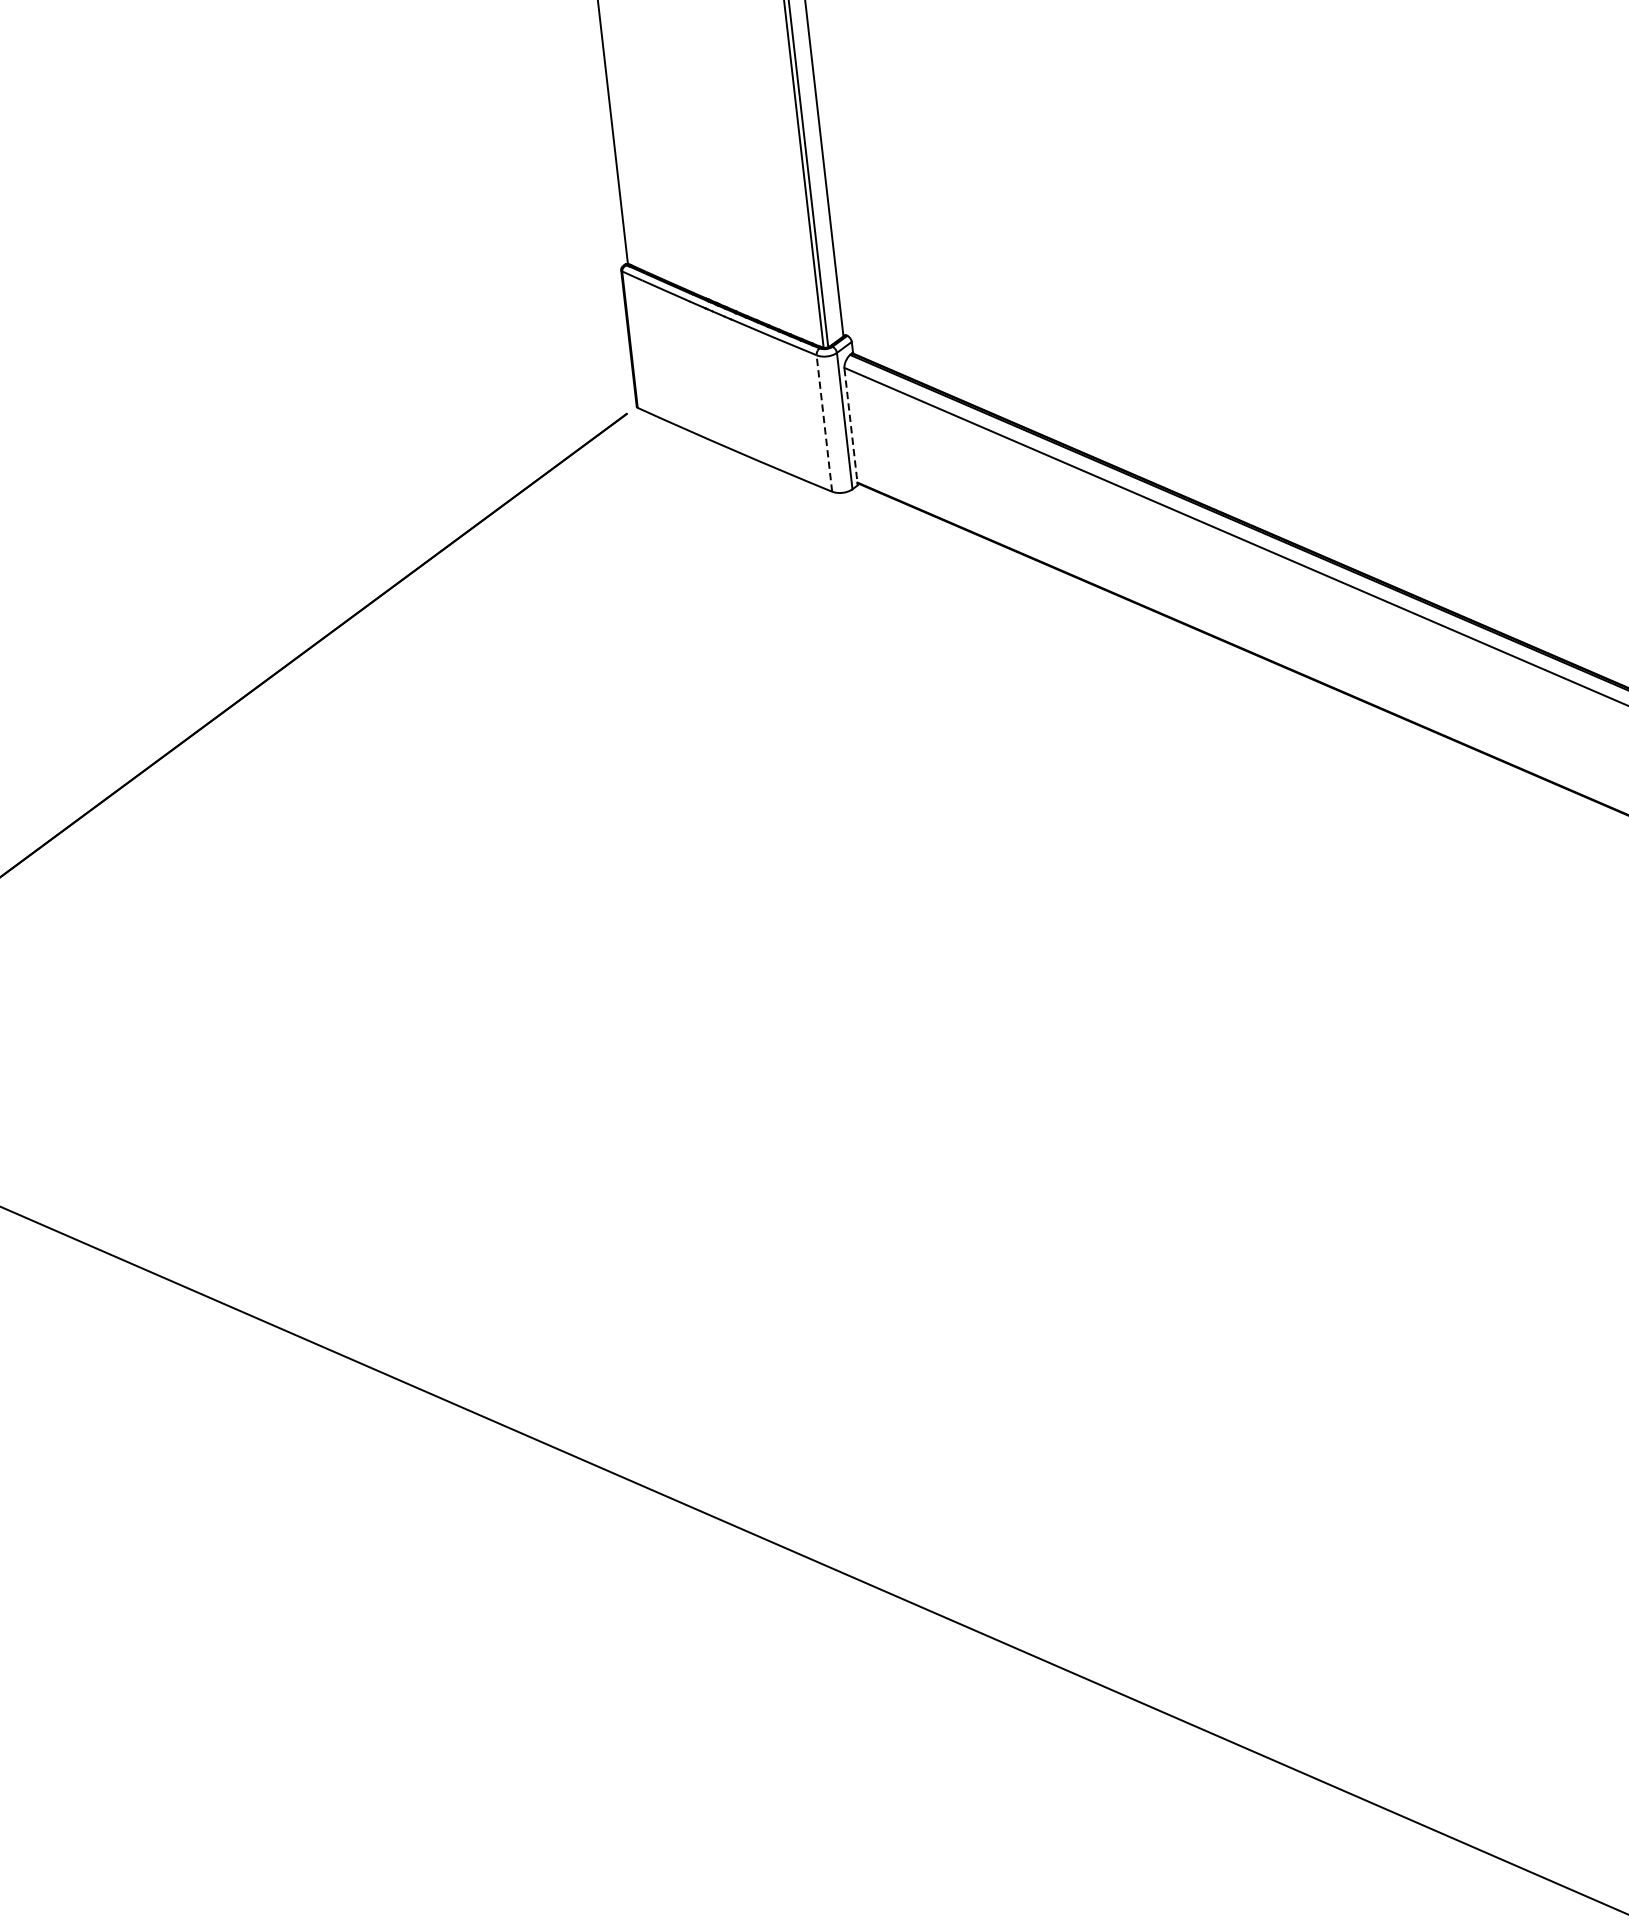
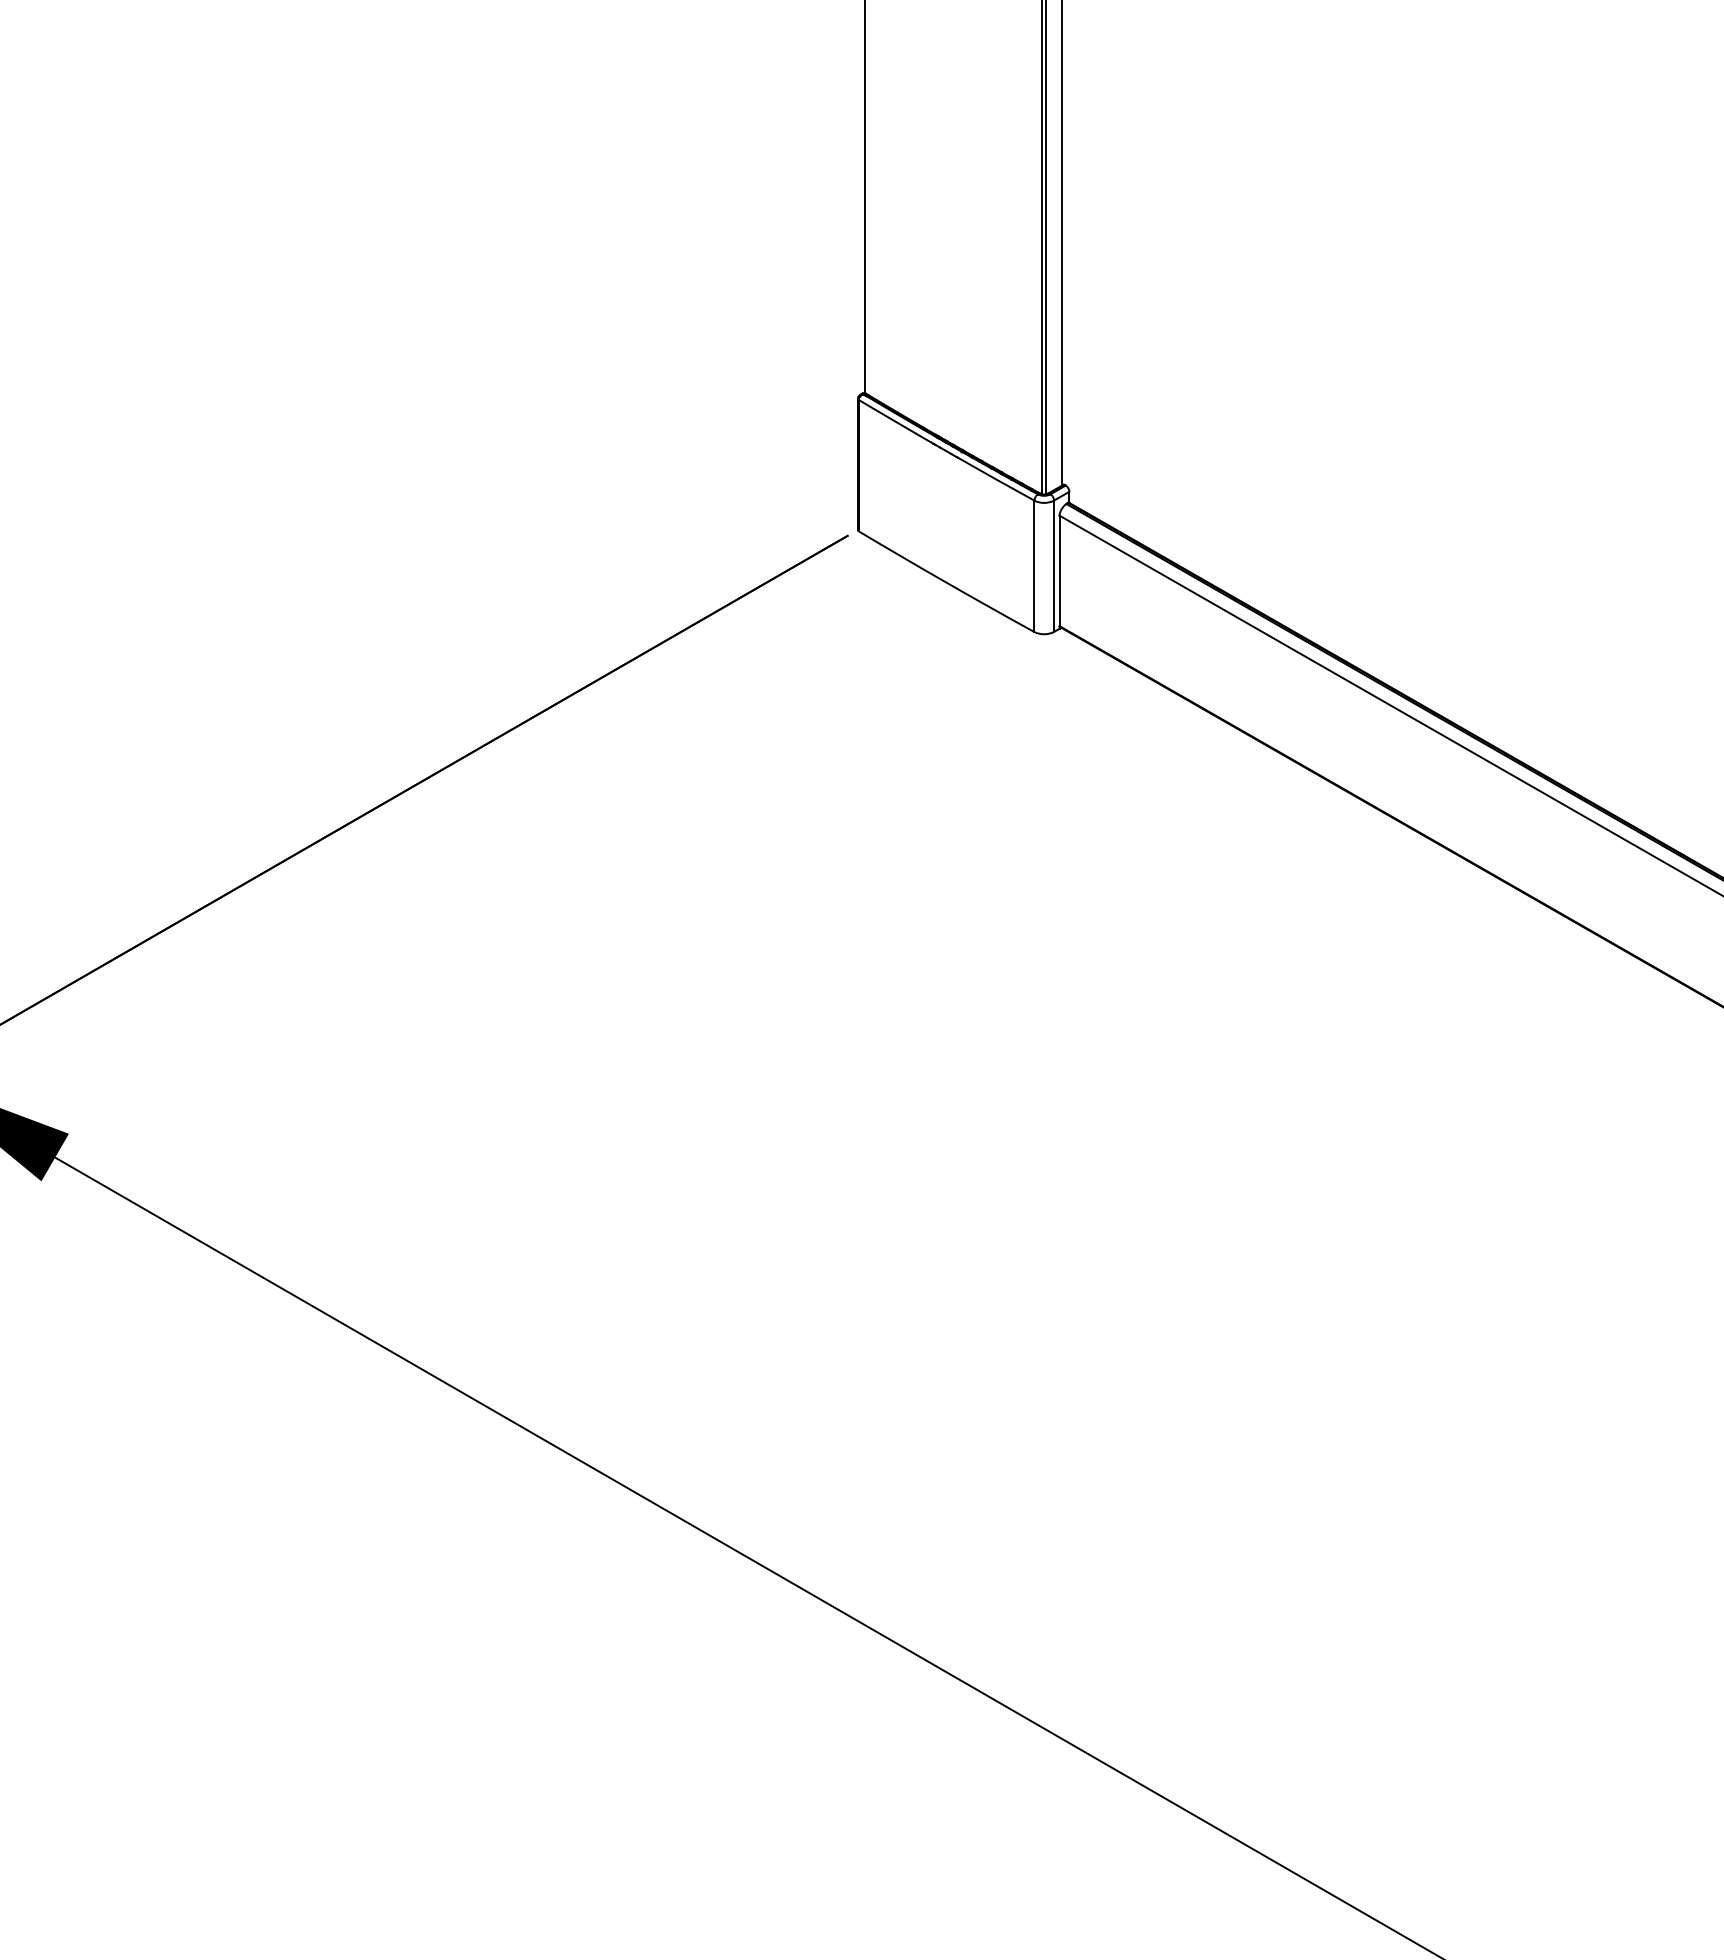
line: (824, 423) -> (1034, 566), dashed -> solid
line: (851, 427) -> (1059, 573), dashed -> solid

